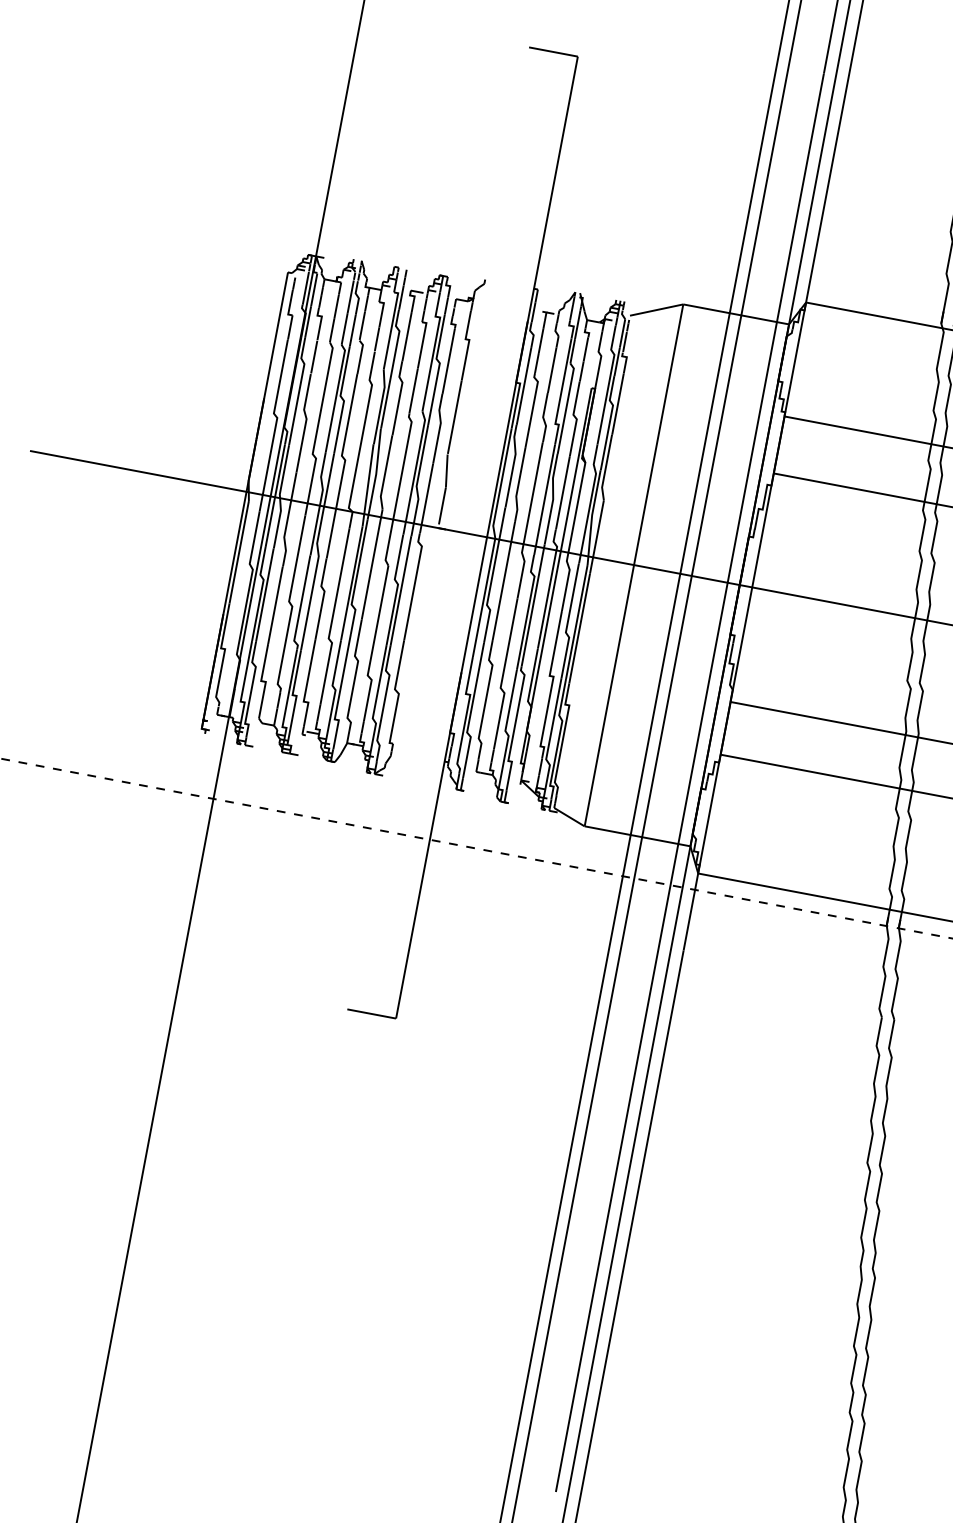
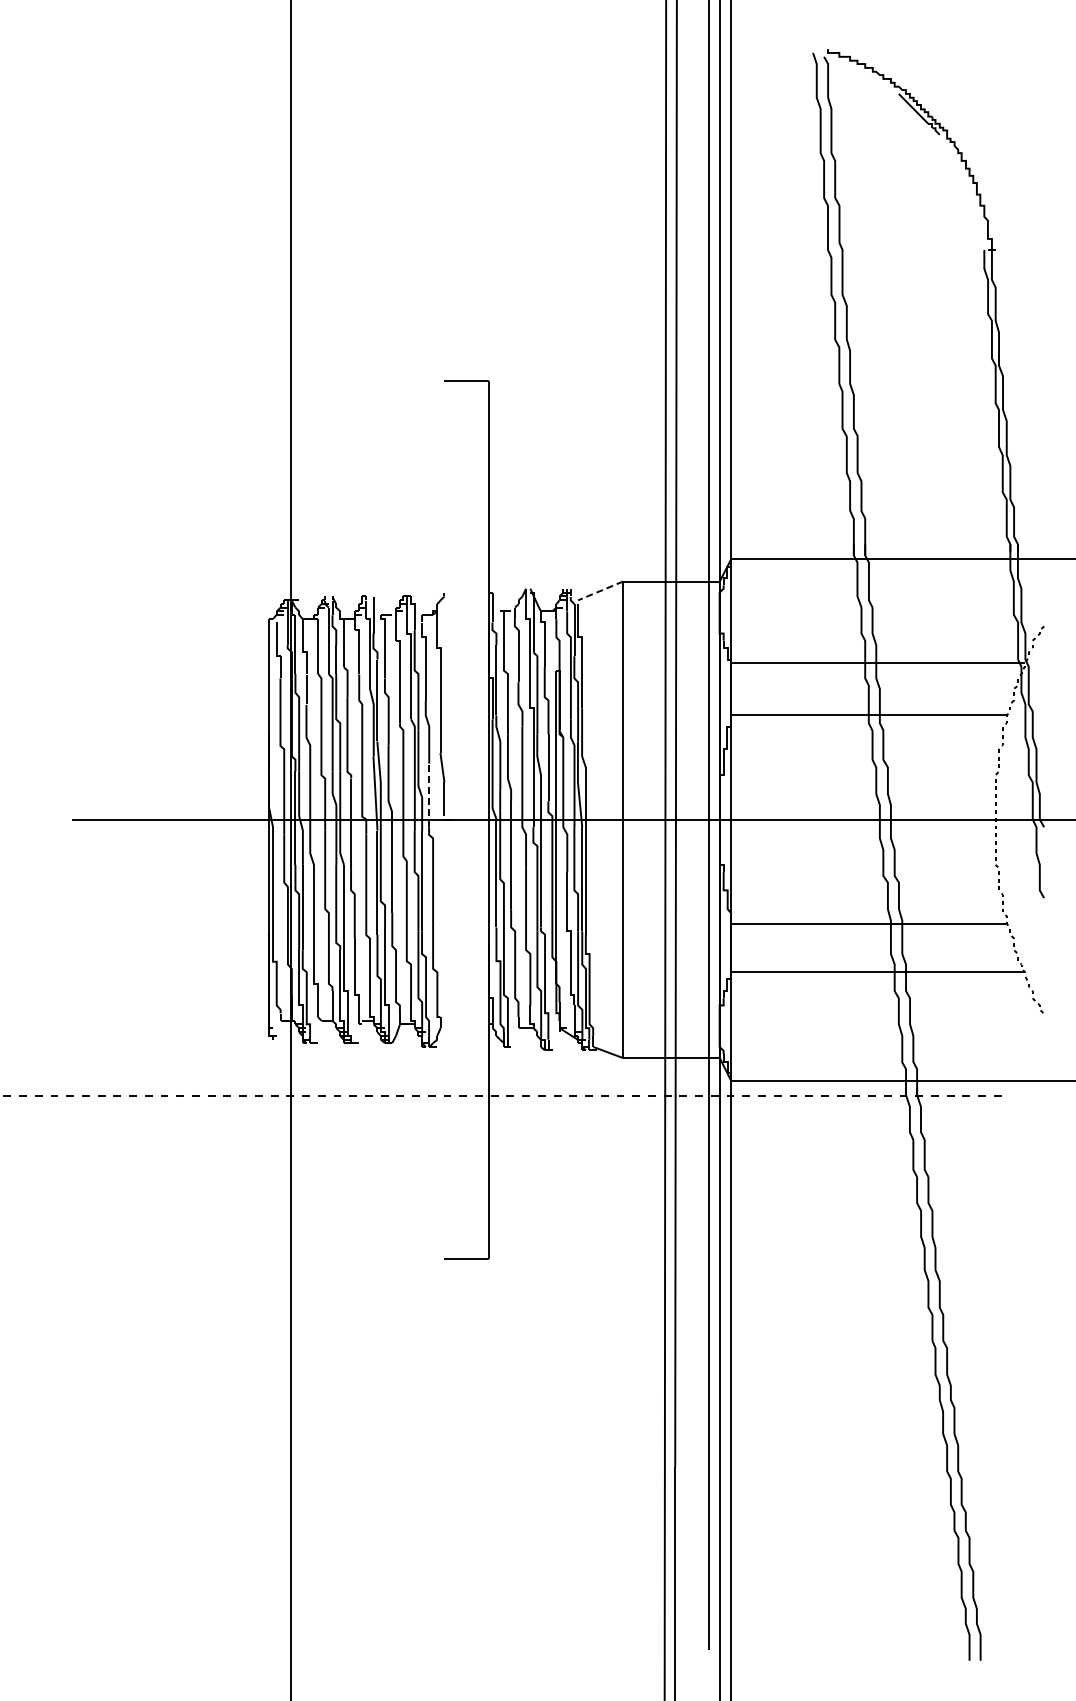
line: (656, 310) -> (600, 591), solid -> dashed
line: (426, 498) -> (429, 795), solid -> dashed

